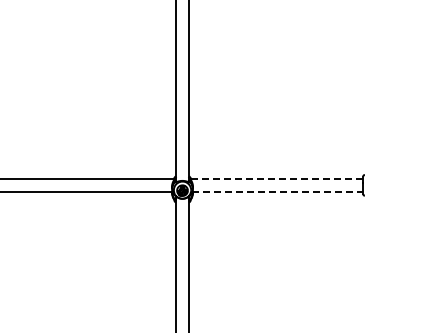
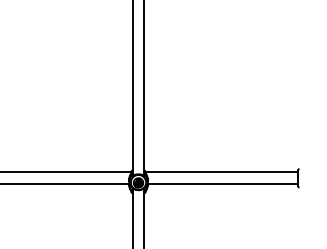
line: (276, 178) -> (221, 172), dashed -> solid
line: (278, 192) -> (223, 184), dashed -> solid

